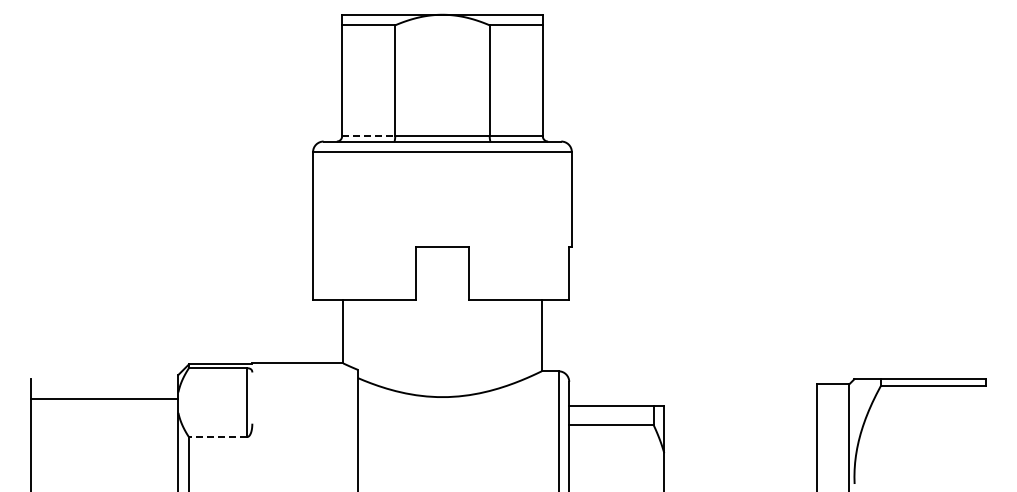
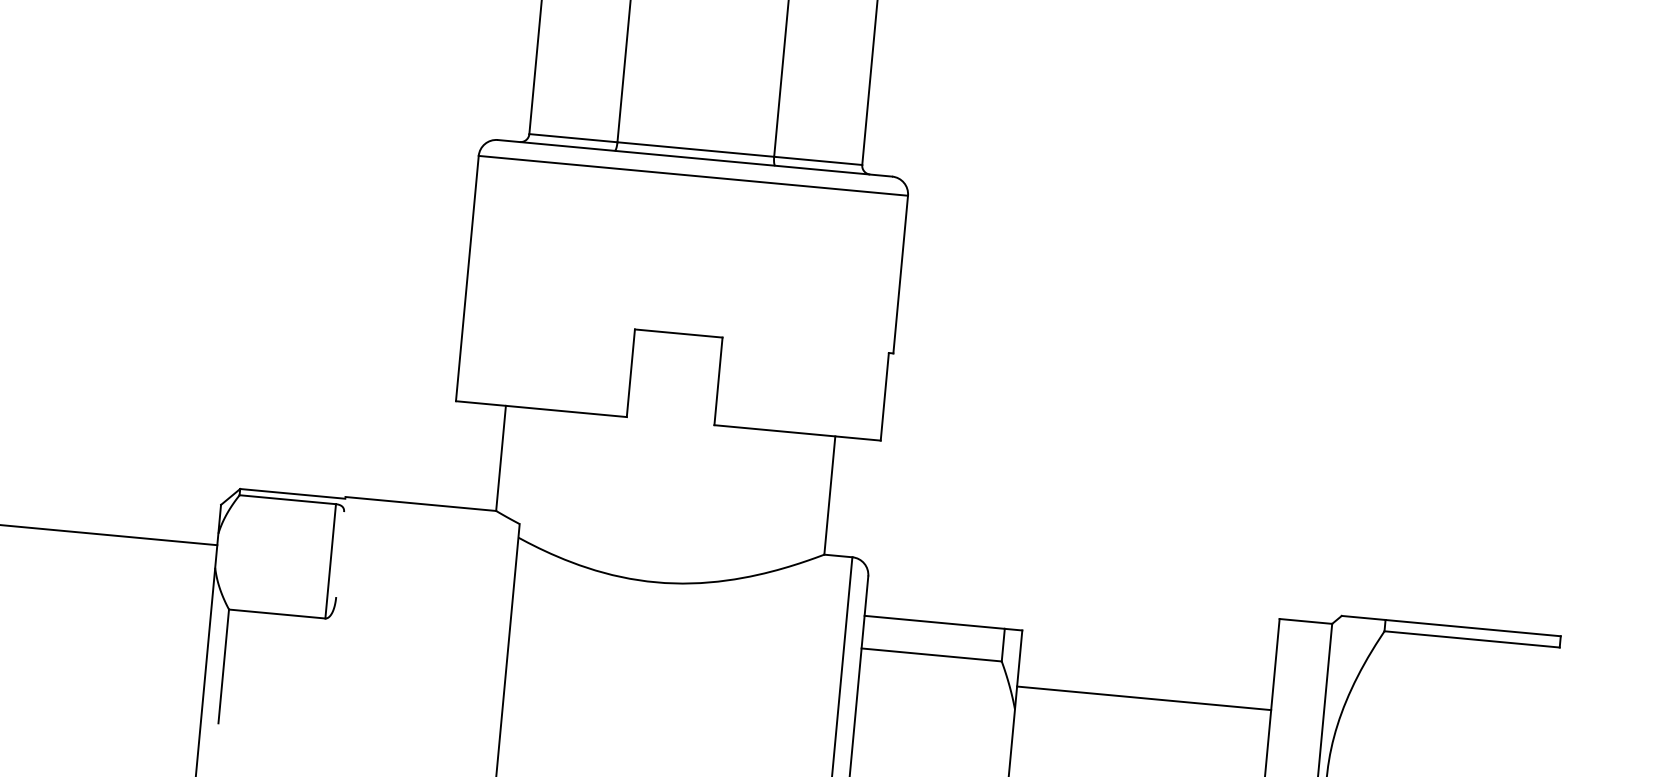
line: (368, 136) -> (573, 138), dashed -> solid
line: (217, 437) -> (276, 614), dashed -> solid
line: (740, 439) -> (1143, 698), added

